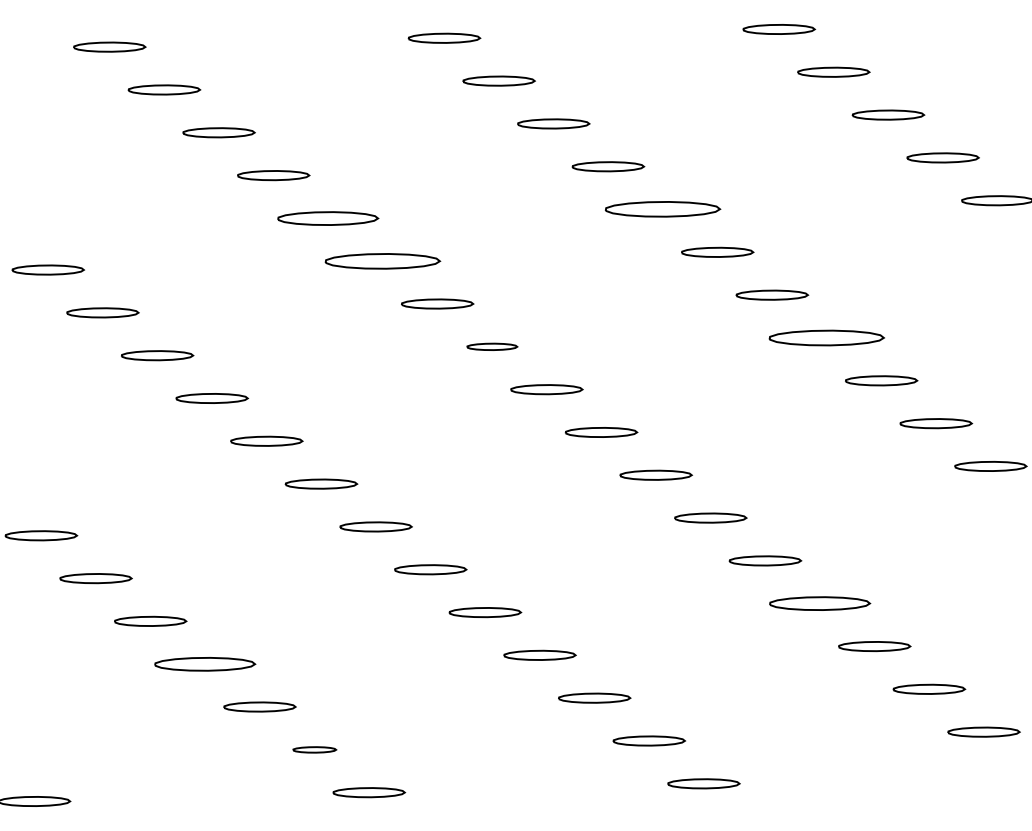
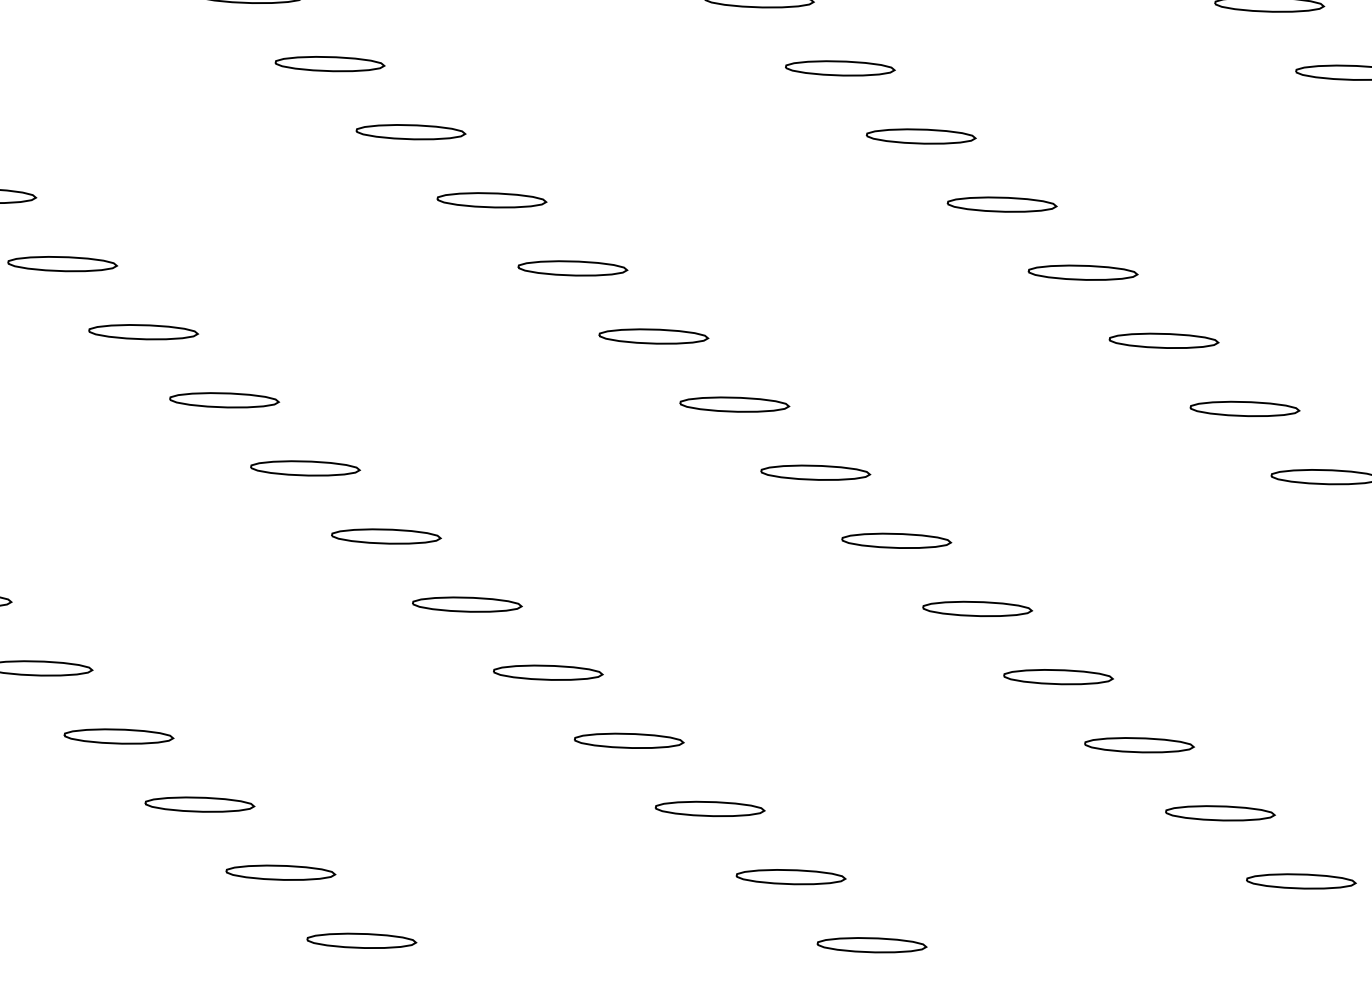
part: (662, 209) -> (839, 68), size x0.62
part: (328, 217) -> (330, 62), size x0.71
part: (382, 260) -> (410, 131), size x0.62
part: (826, 337) -> (1082, 271), size x0.62
part: (492, 346) -> (573, 267), size x1.43
part: (819, 603) -> (1057, 676), size x0.71
part: (205, 663) -> (119, 735), size x0.71
part: (314, 749) -> (280, 872), size x1.67

